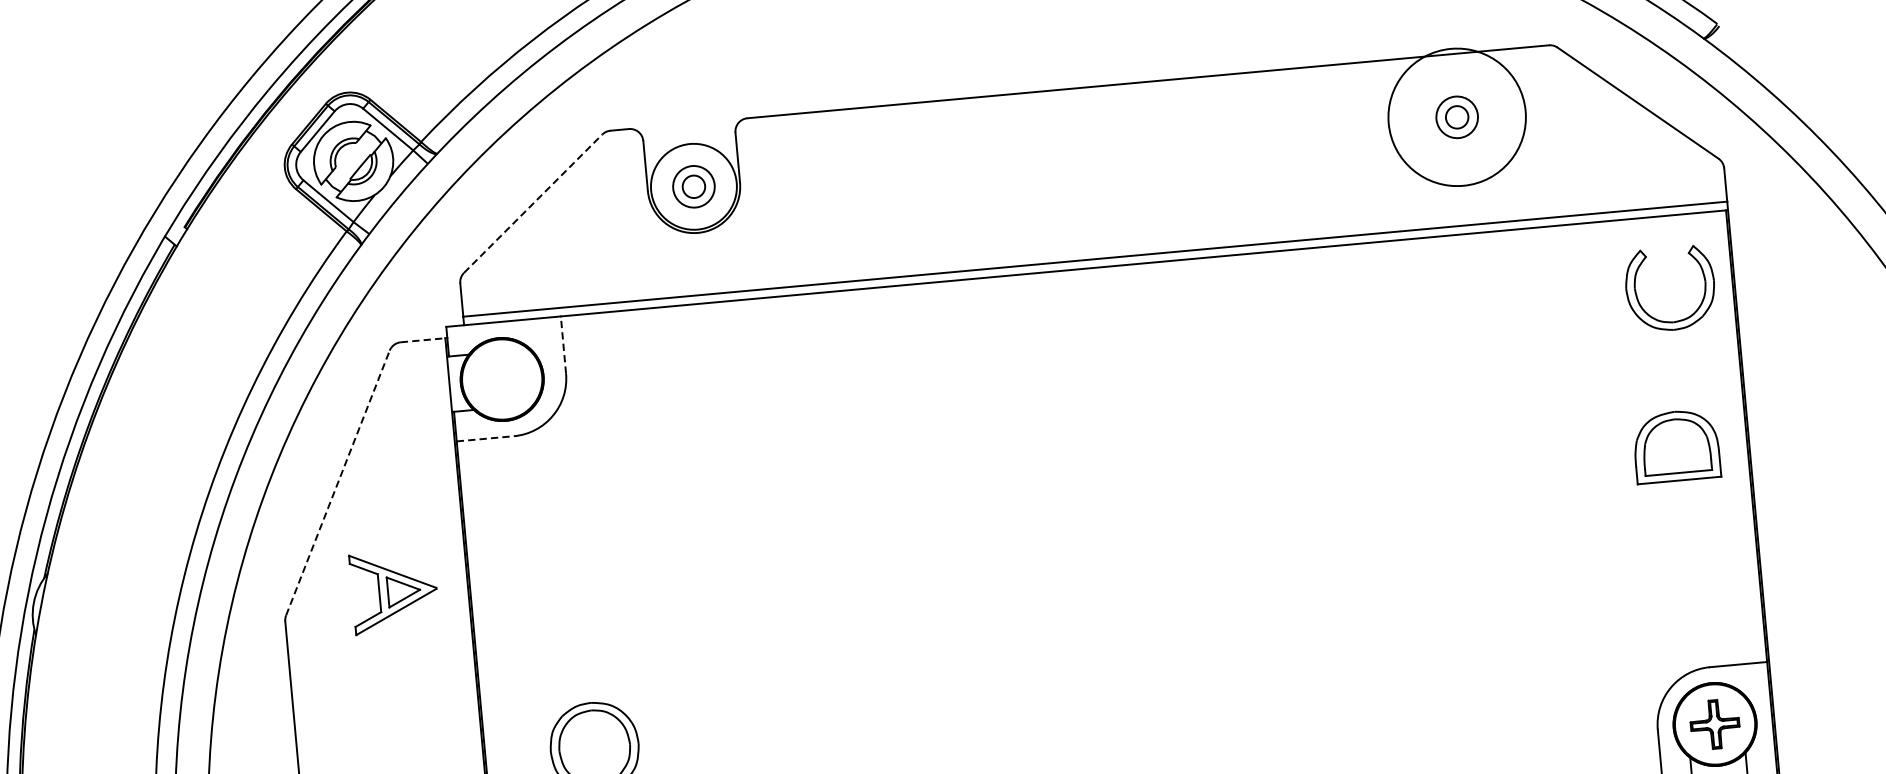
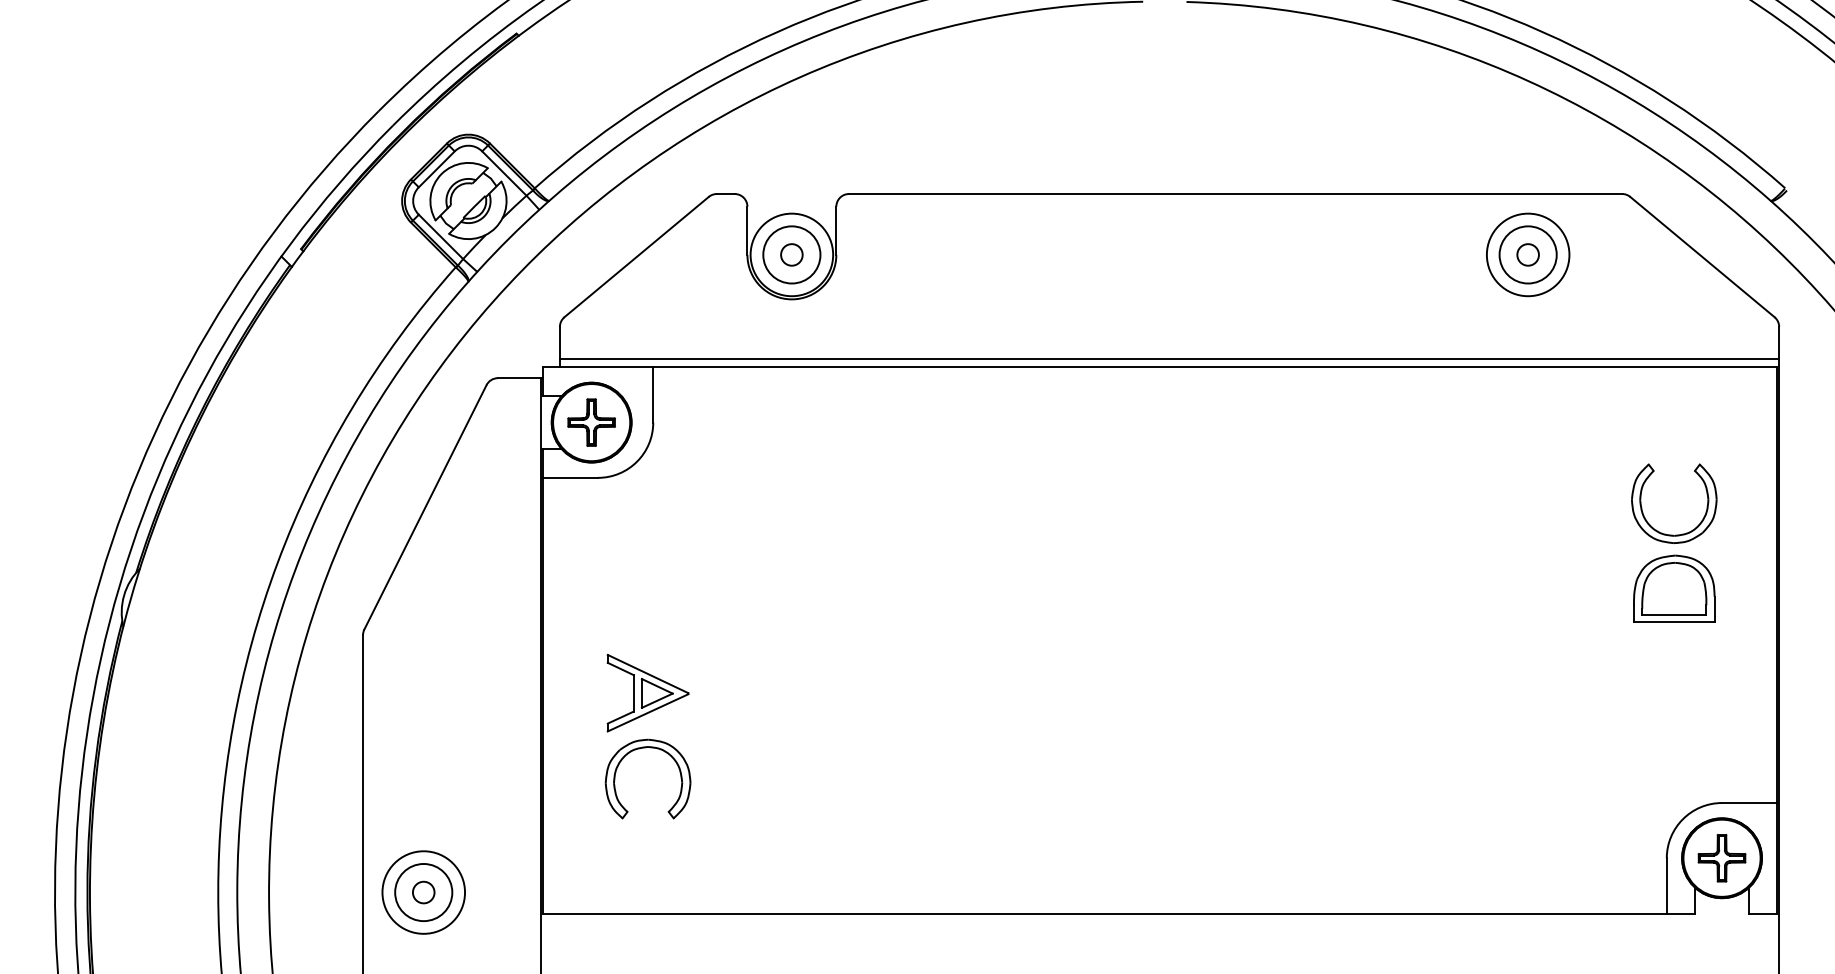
circle: (1456, 116) -> (1527, 254), size x0.62
circle: (1456, 116) -> (1527, 254), size x1.43
circle: (693, 186) -> (791, 254), size x1.43
line: (533, 204) -> (636, 257), dashed -> solid
part: (1674, 320) -> (1675, 534), moved
line: (423, 340) -> (519, 378), dashed -> solid
line: (563, 345) -> (653, 395), dashed -> solid
part: (502, 379) -> (591, 422), added
line: (485, 438) -> (570, 477), dashed -> solid
part: (1676, 446) -> (1674, 588), moved
line: (337, 483) -> (425, 507), dashed -> solid
part: (393, 590) -> (647, 692), moved

